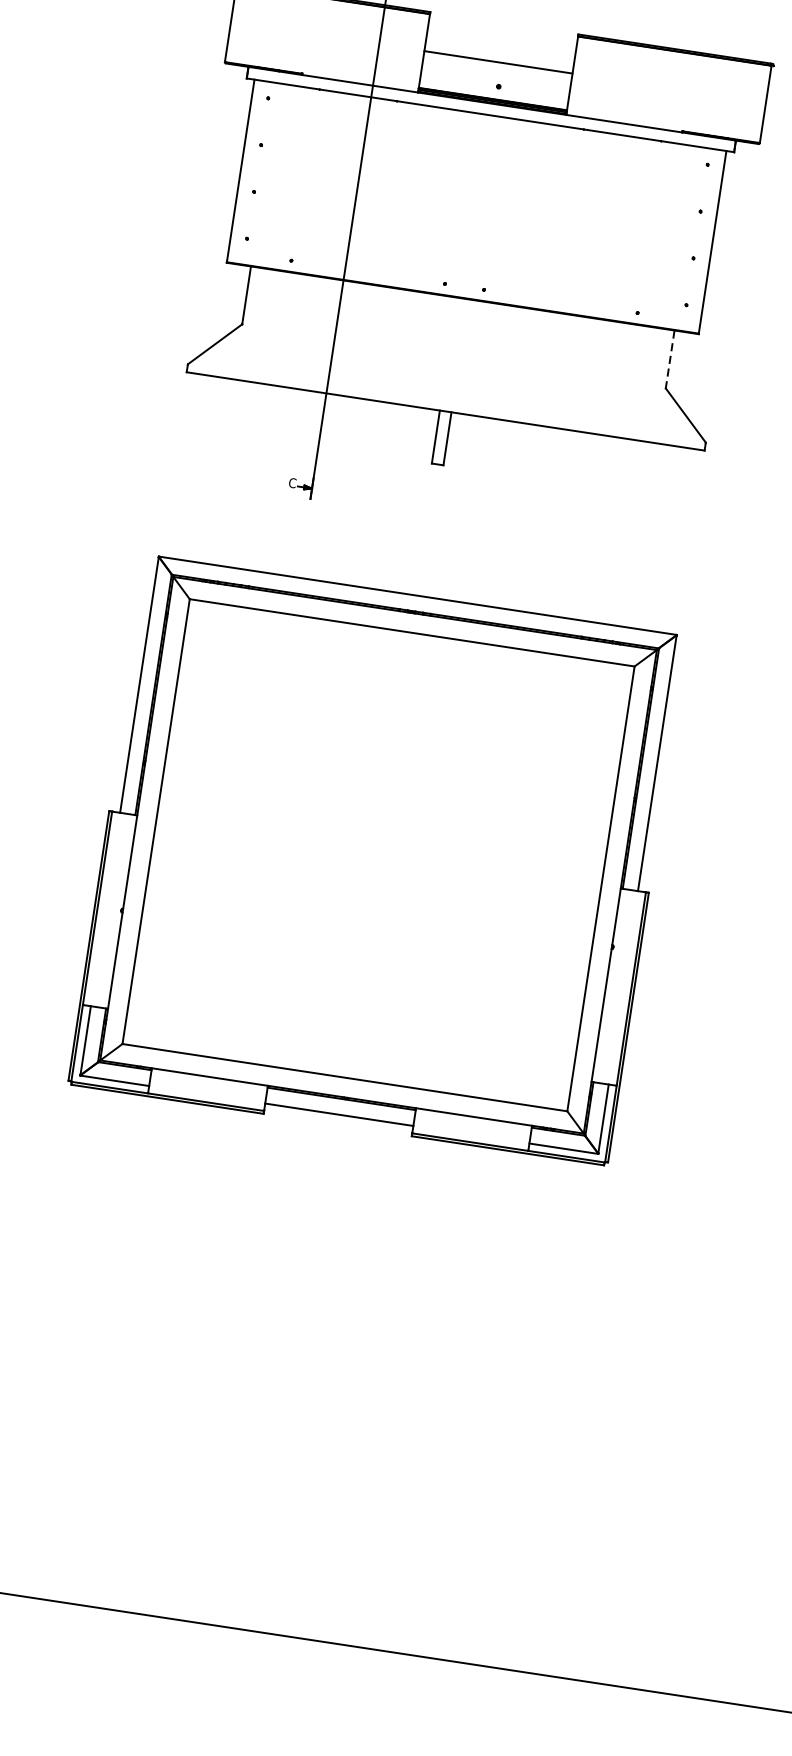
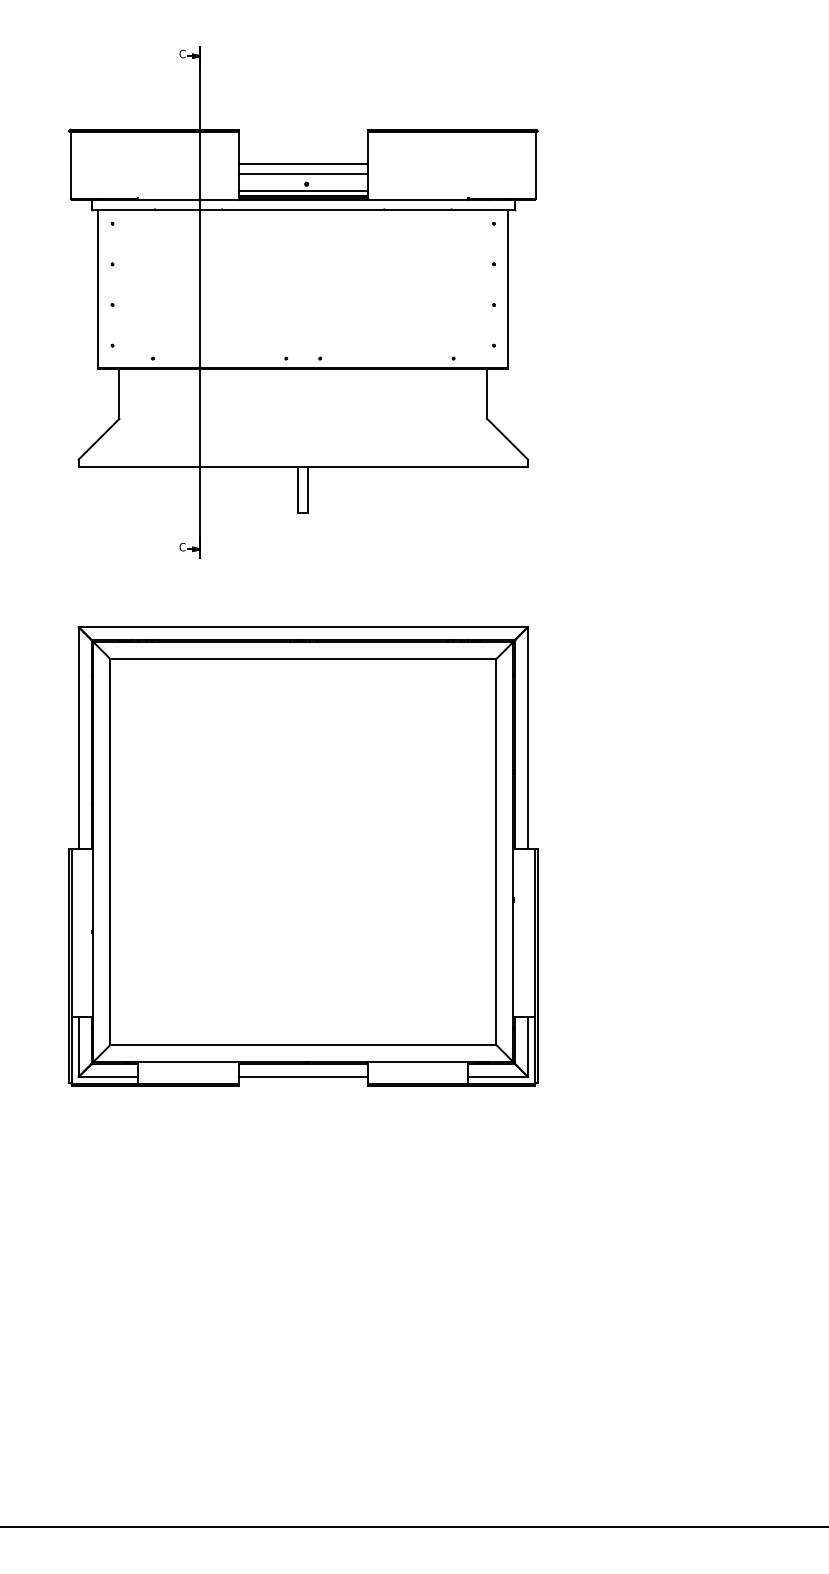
line: (496, 74) -> (303, 174), added
line: (493, 93) -> (303, 190), added
line: (670, 360) -> (487, 394), dashed -> solid

